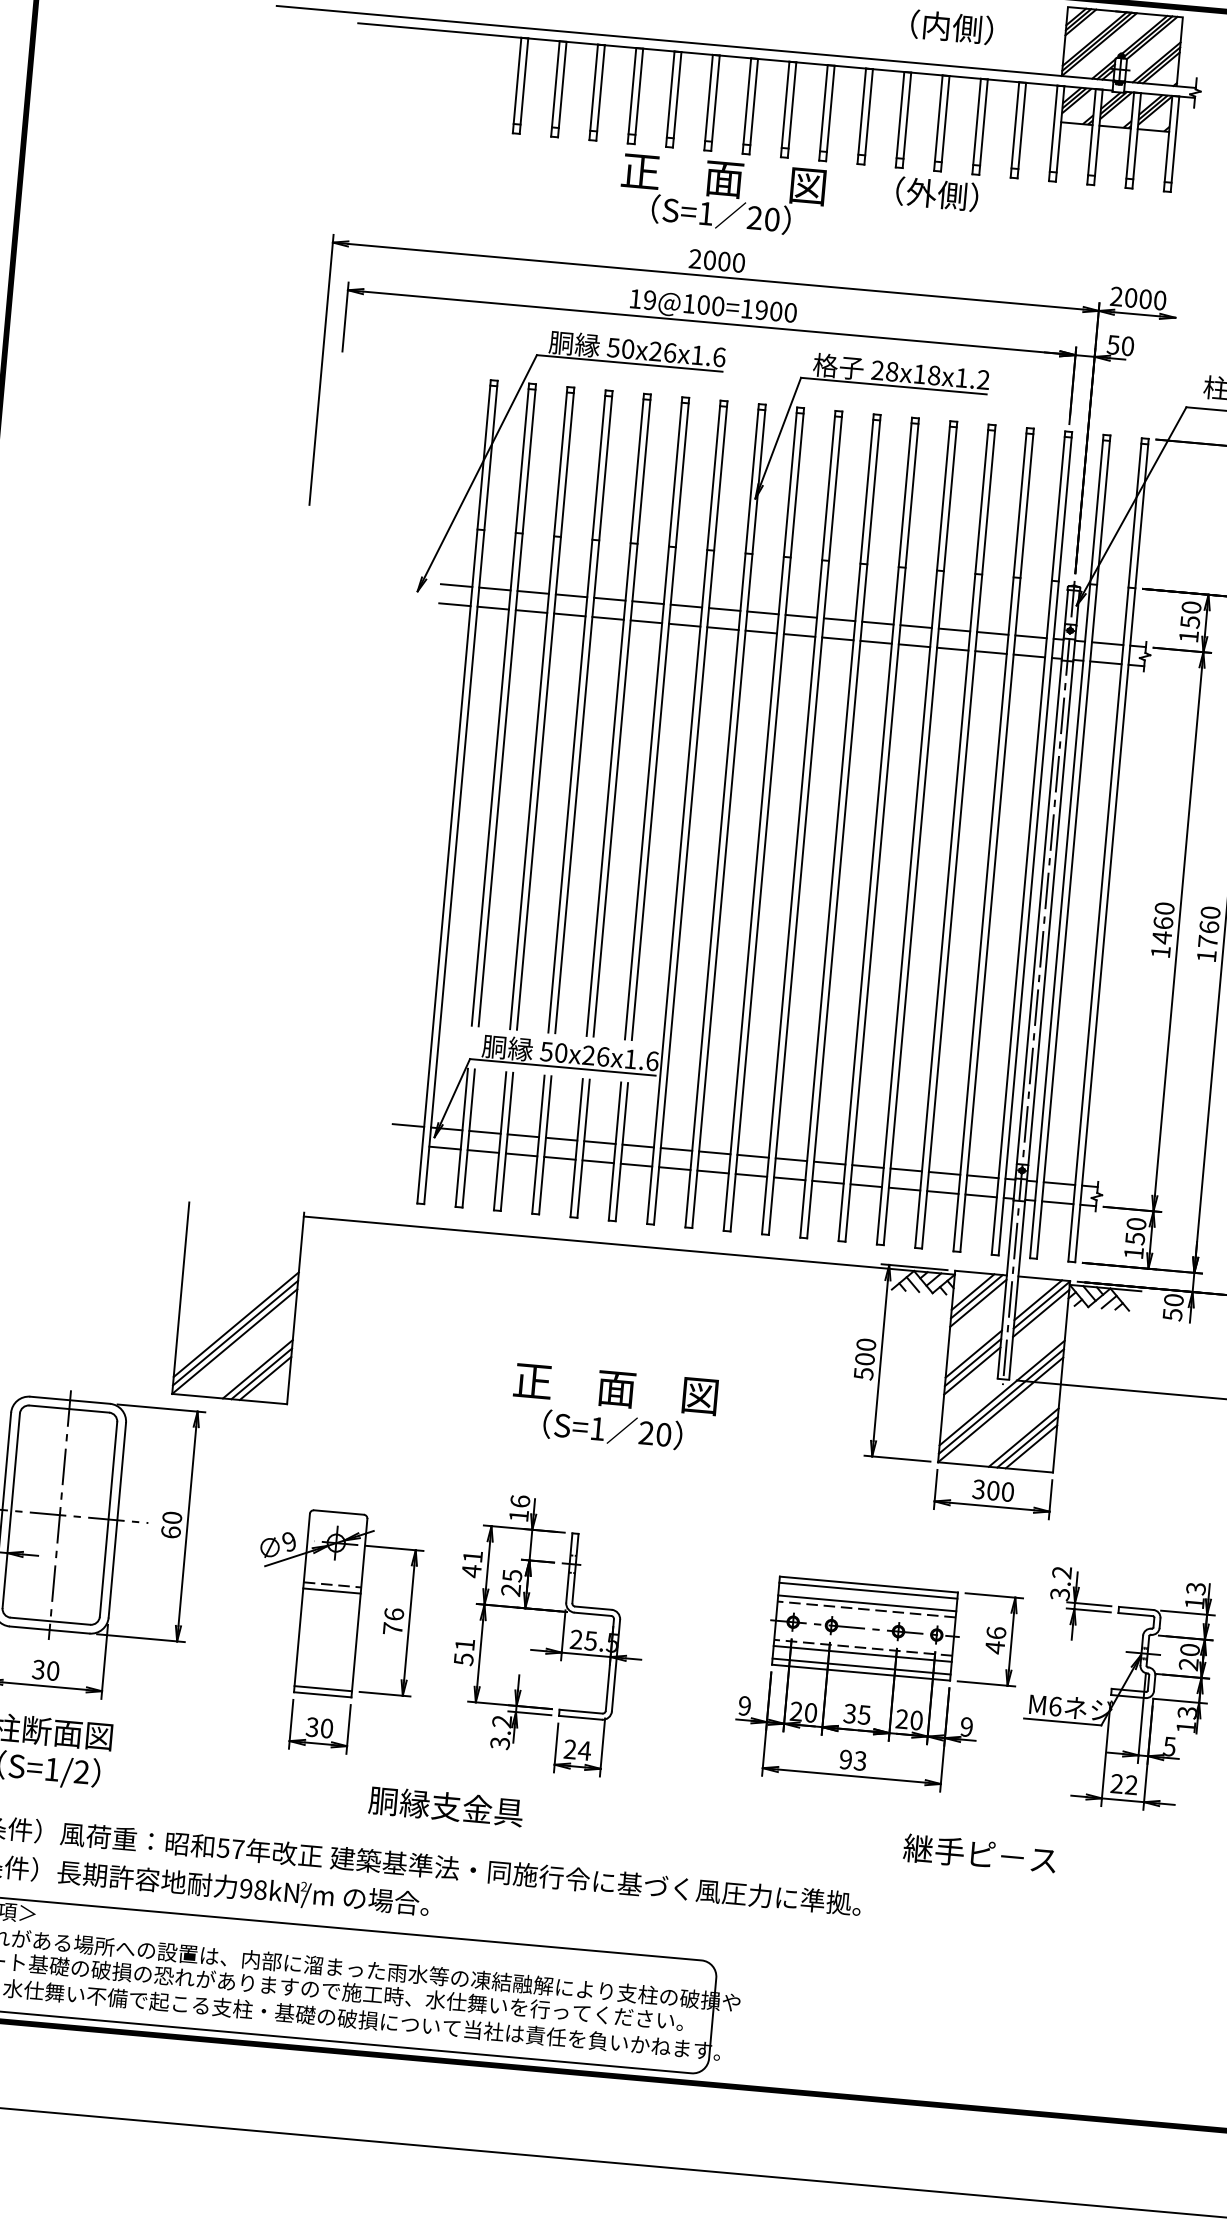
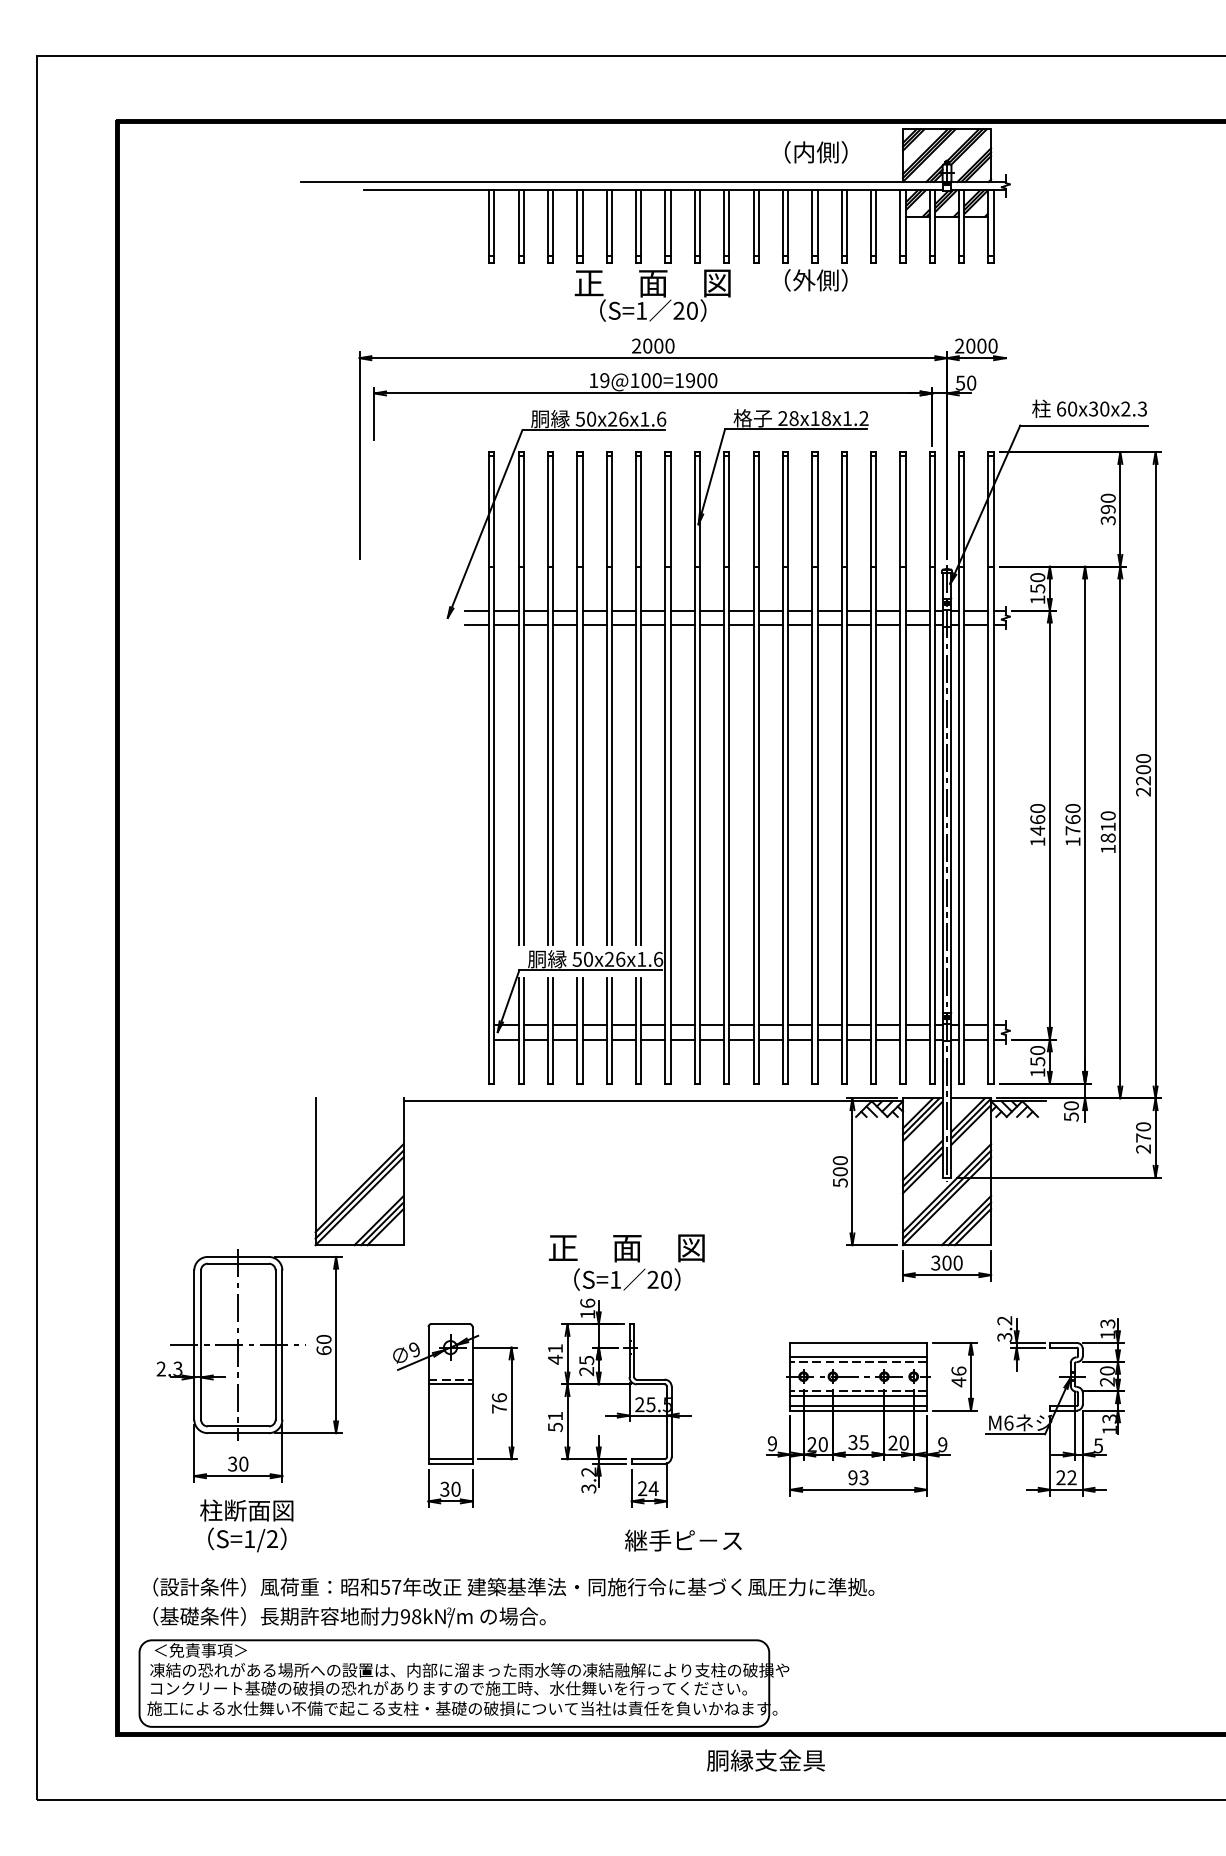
line: (409, 1125) -> (477, 1024), removed
text: (613, 1407) -> (626, 1262), moved
line: (868, 1590) -> (858, 1347), removed
text: (445, 1806) -> (765, 1760), moved
text: (980, 1854) -> (683, 1540), moved

